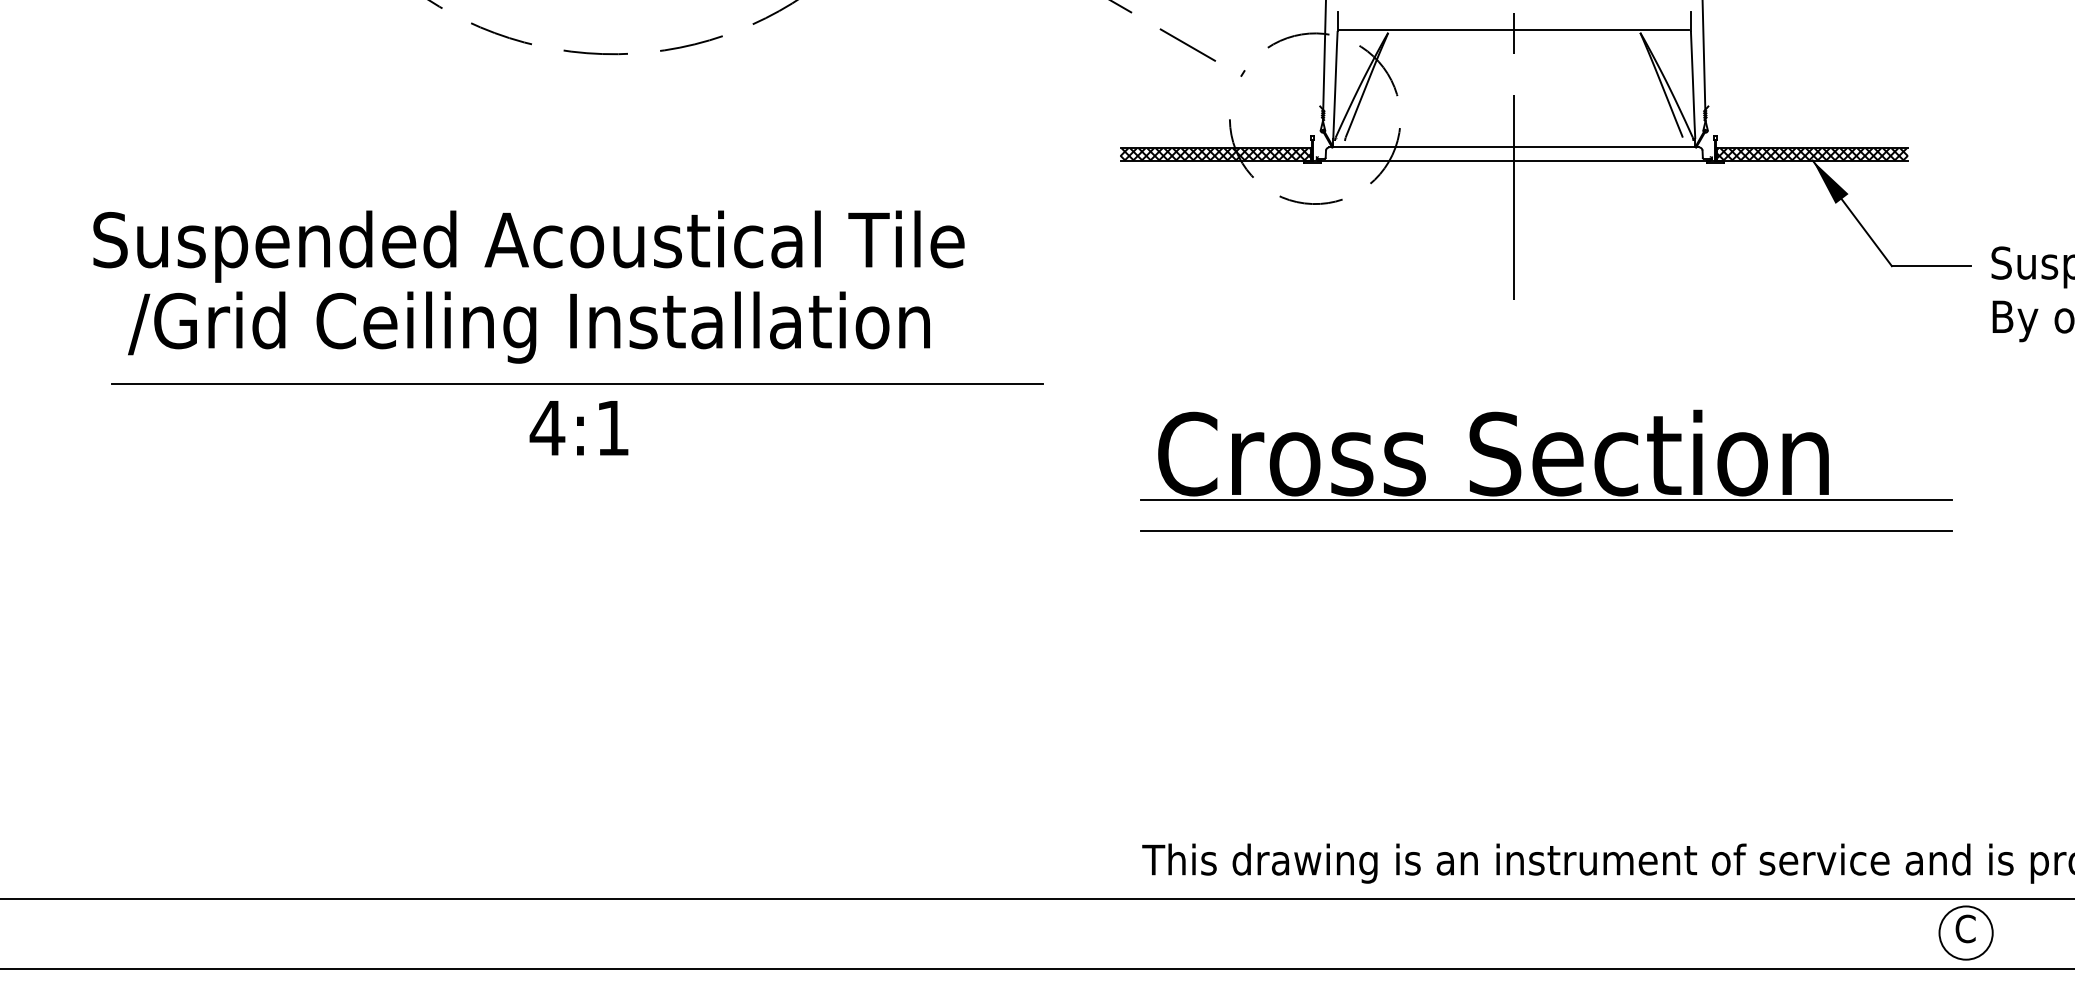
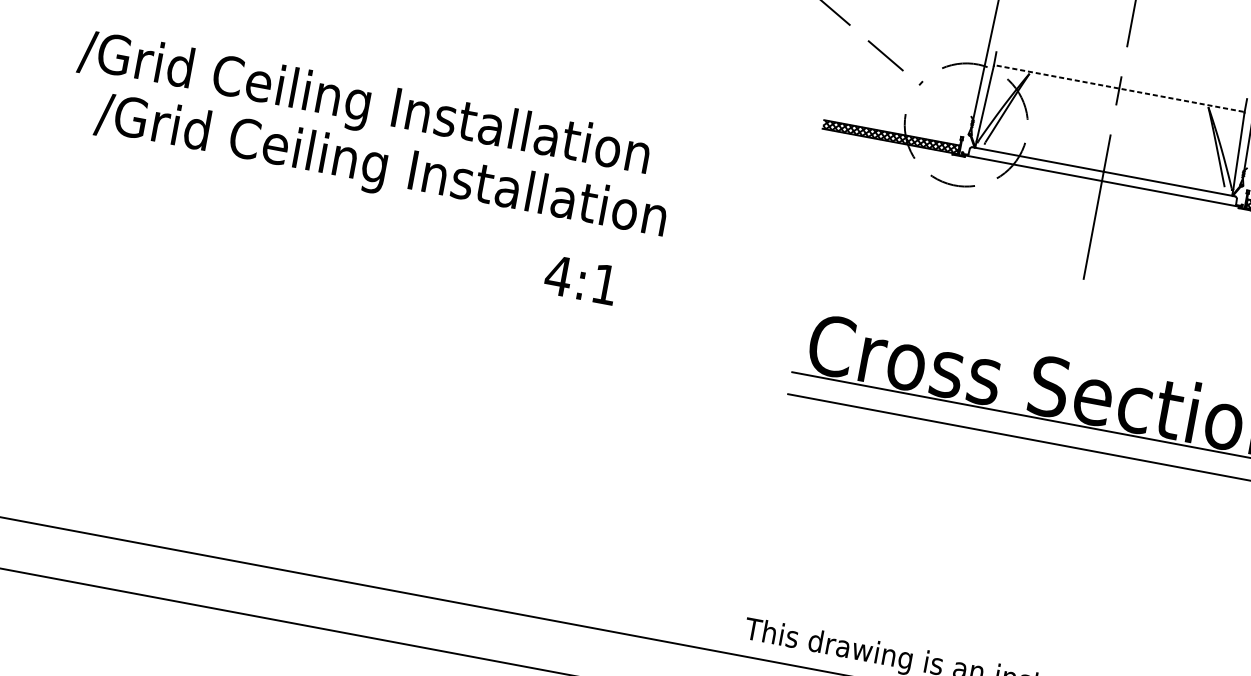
line: (1513, 30) -> (1118, 88), solid -> dashed
text: (526, 246) -> (389, 110), Suspended Acoustical Tile -> /Grid Ceiling Installation
line: (577, 383) -> (407, 214), removed
text: (578, 428) -> (580, 280), moved

